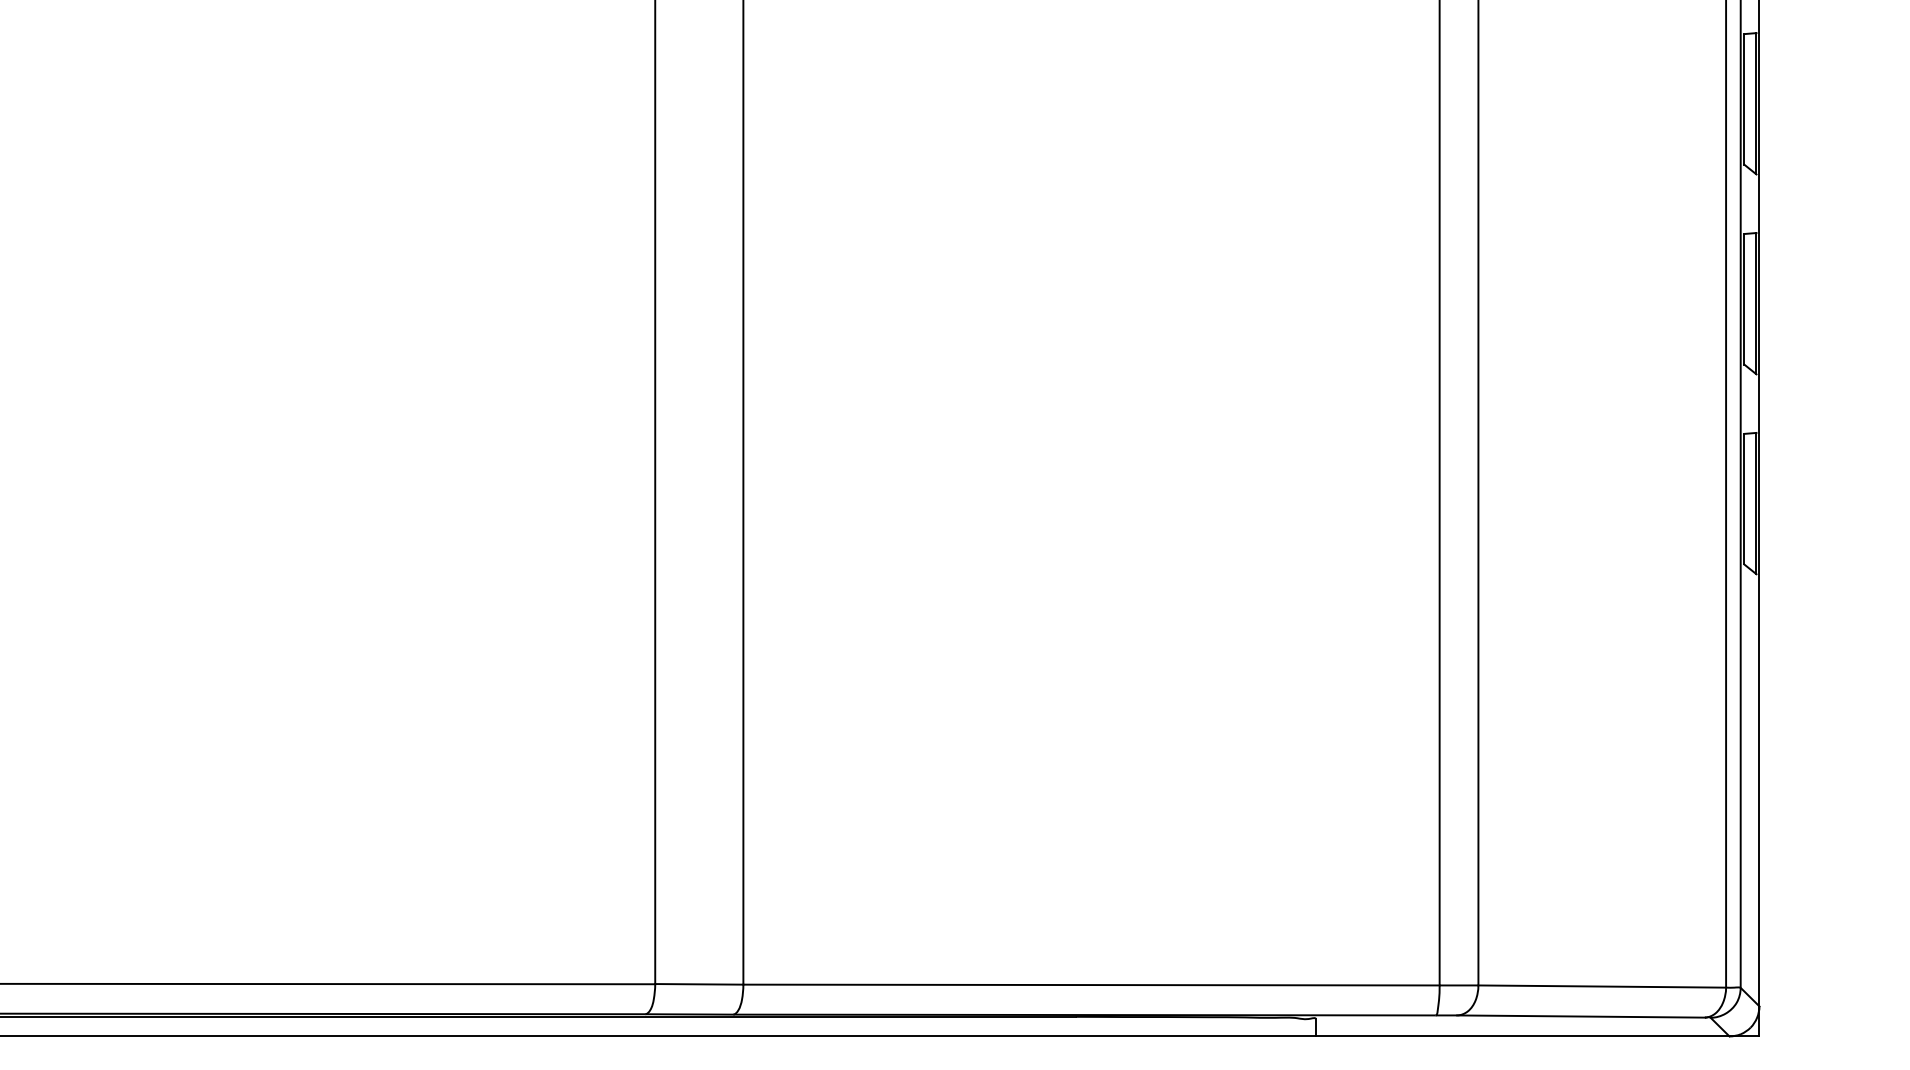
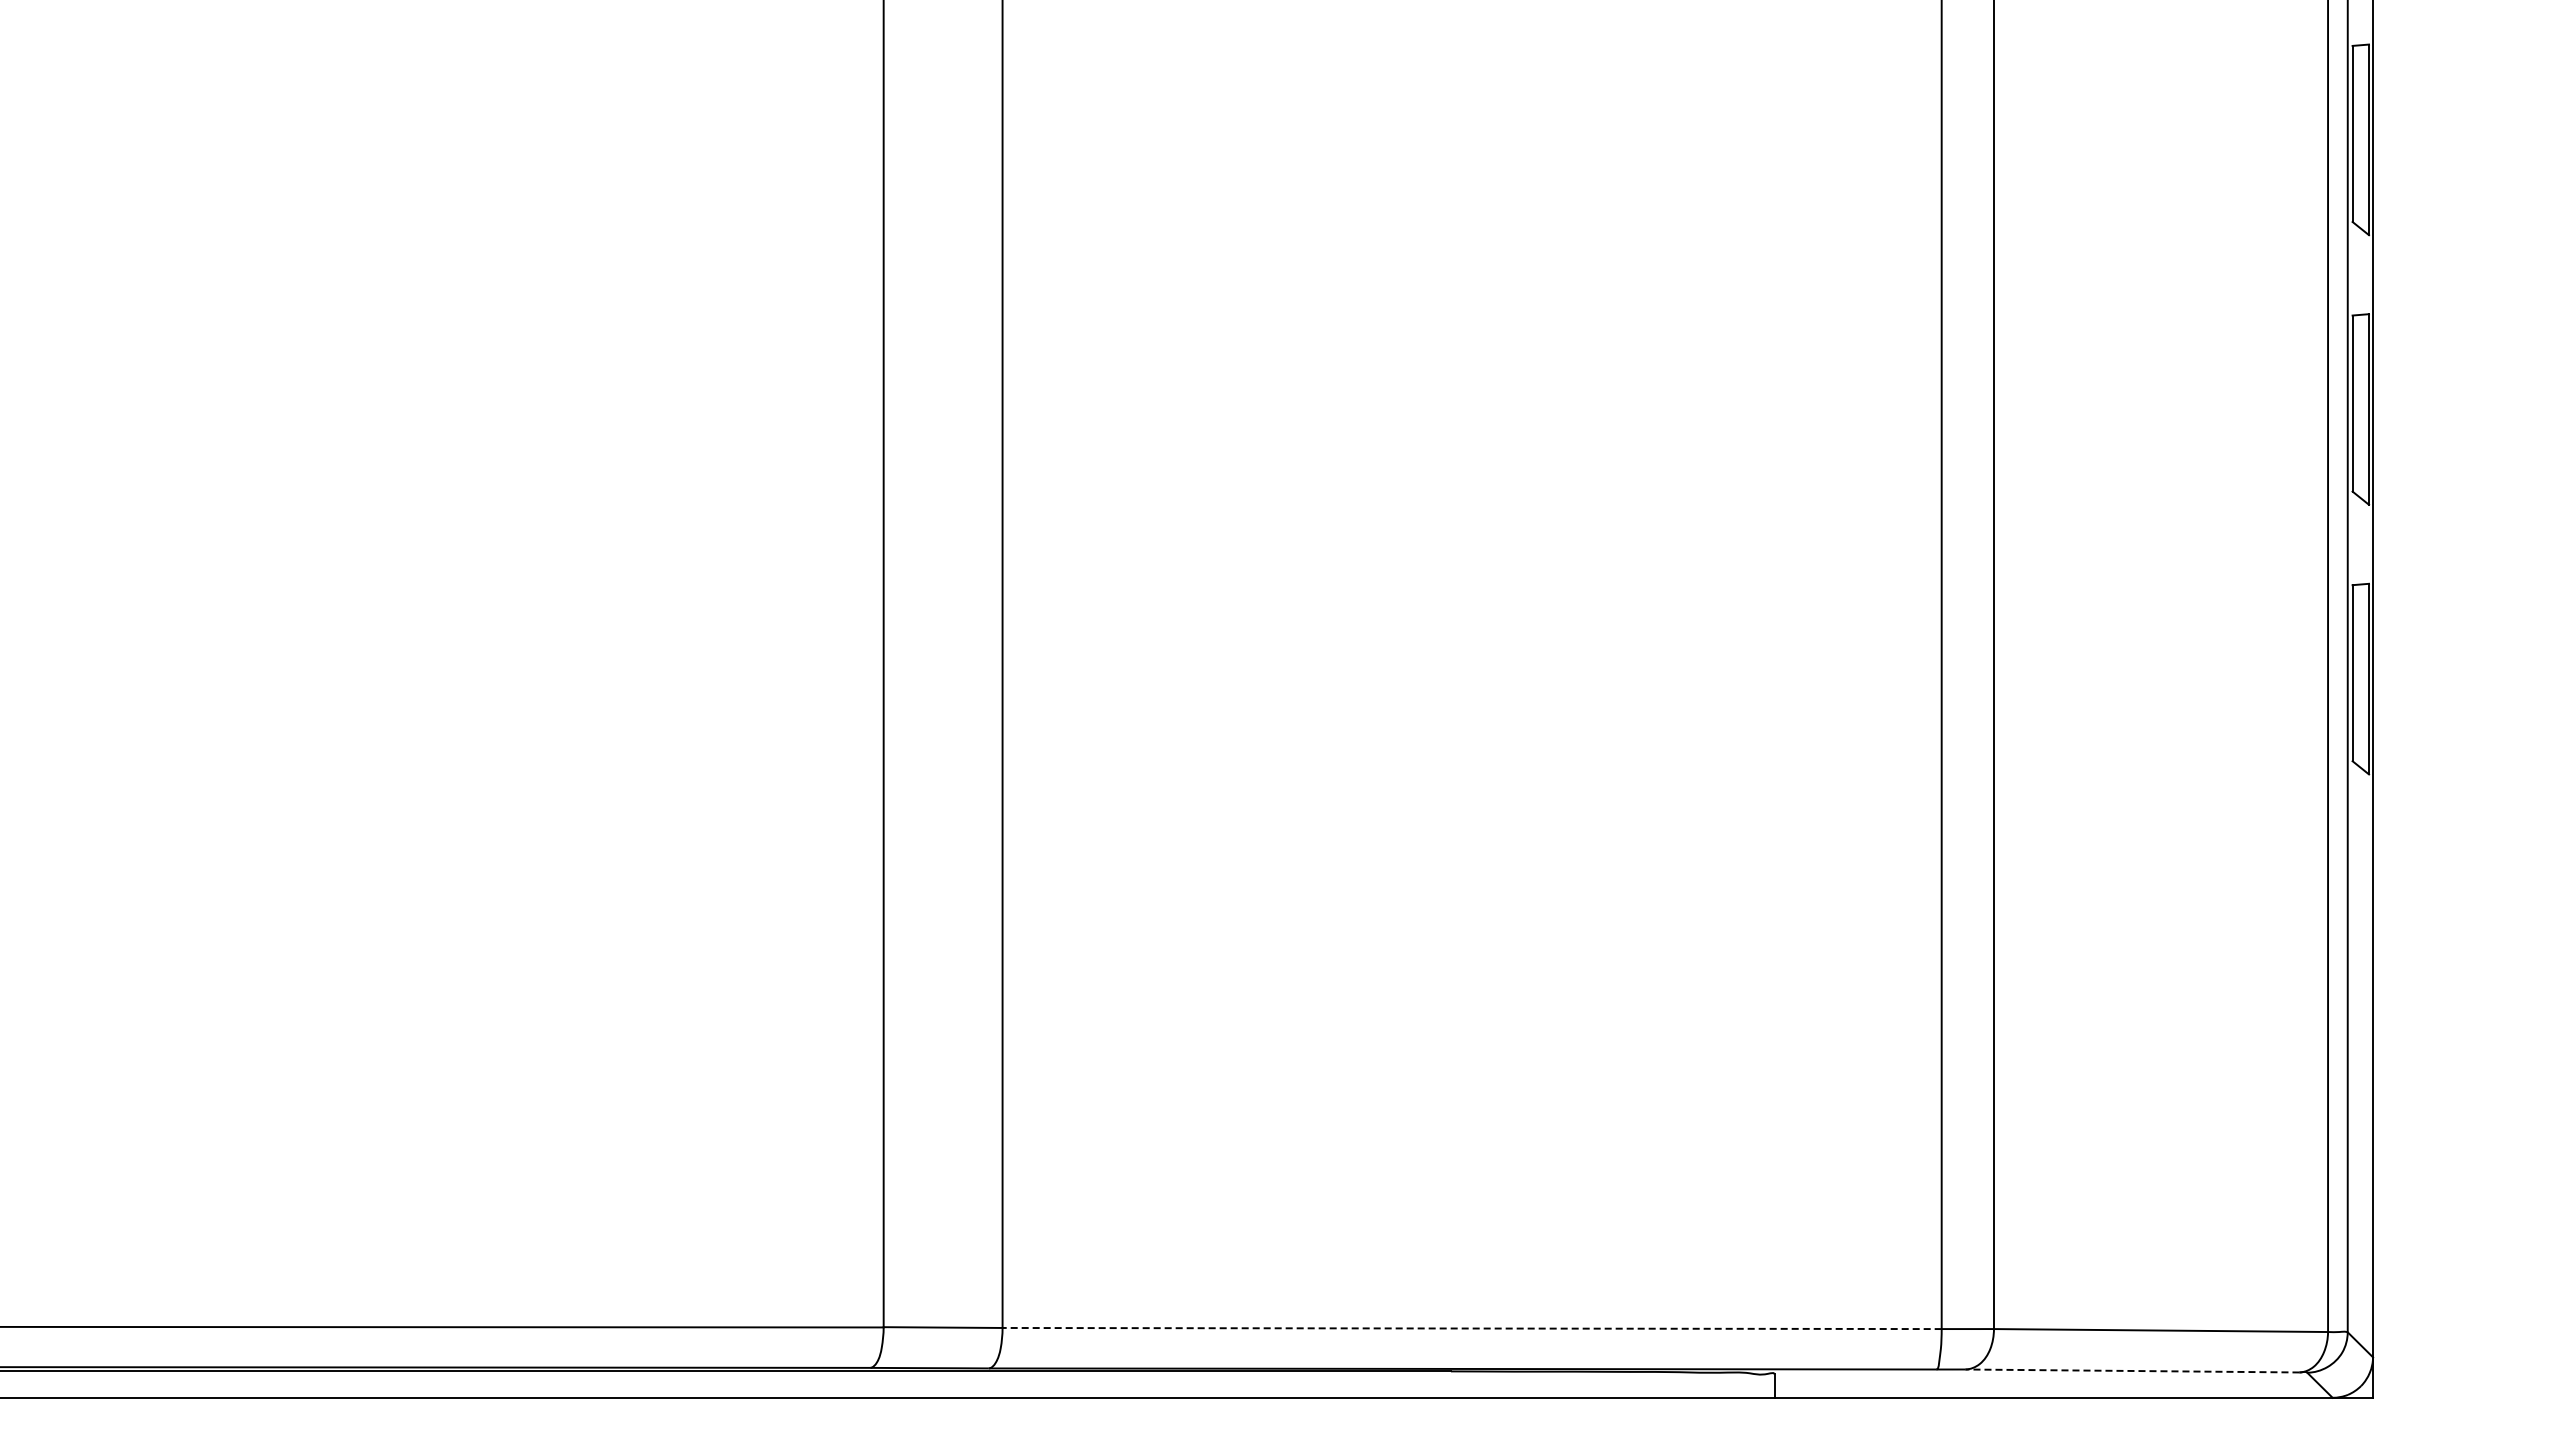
line: (1091, 985) -> (1472, 1328), solid -> dashed
line: (1580, 1016) -> (2131, 1370), solid -> dashed

